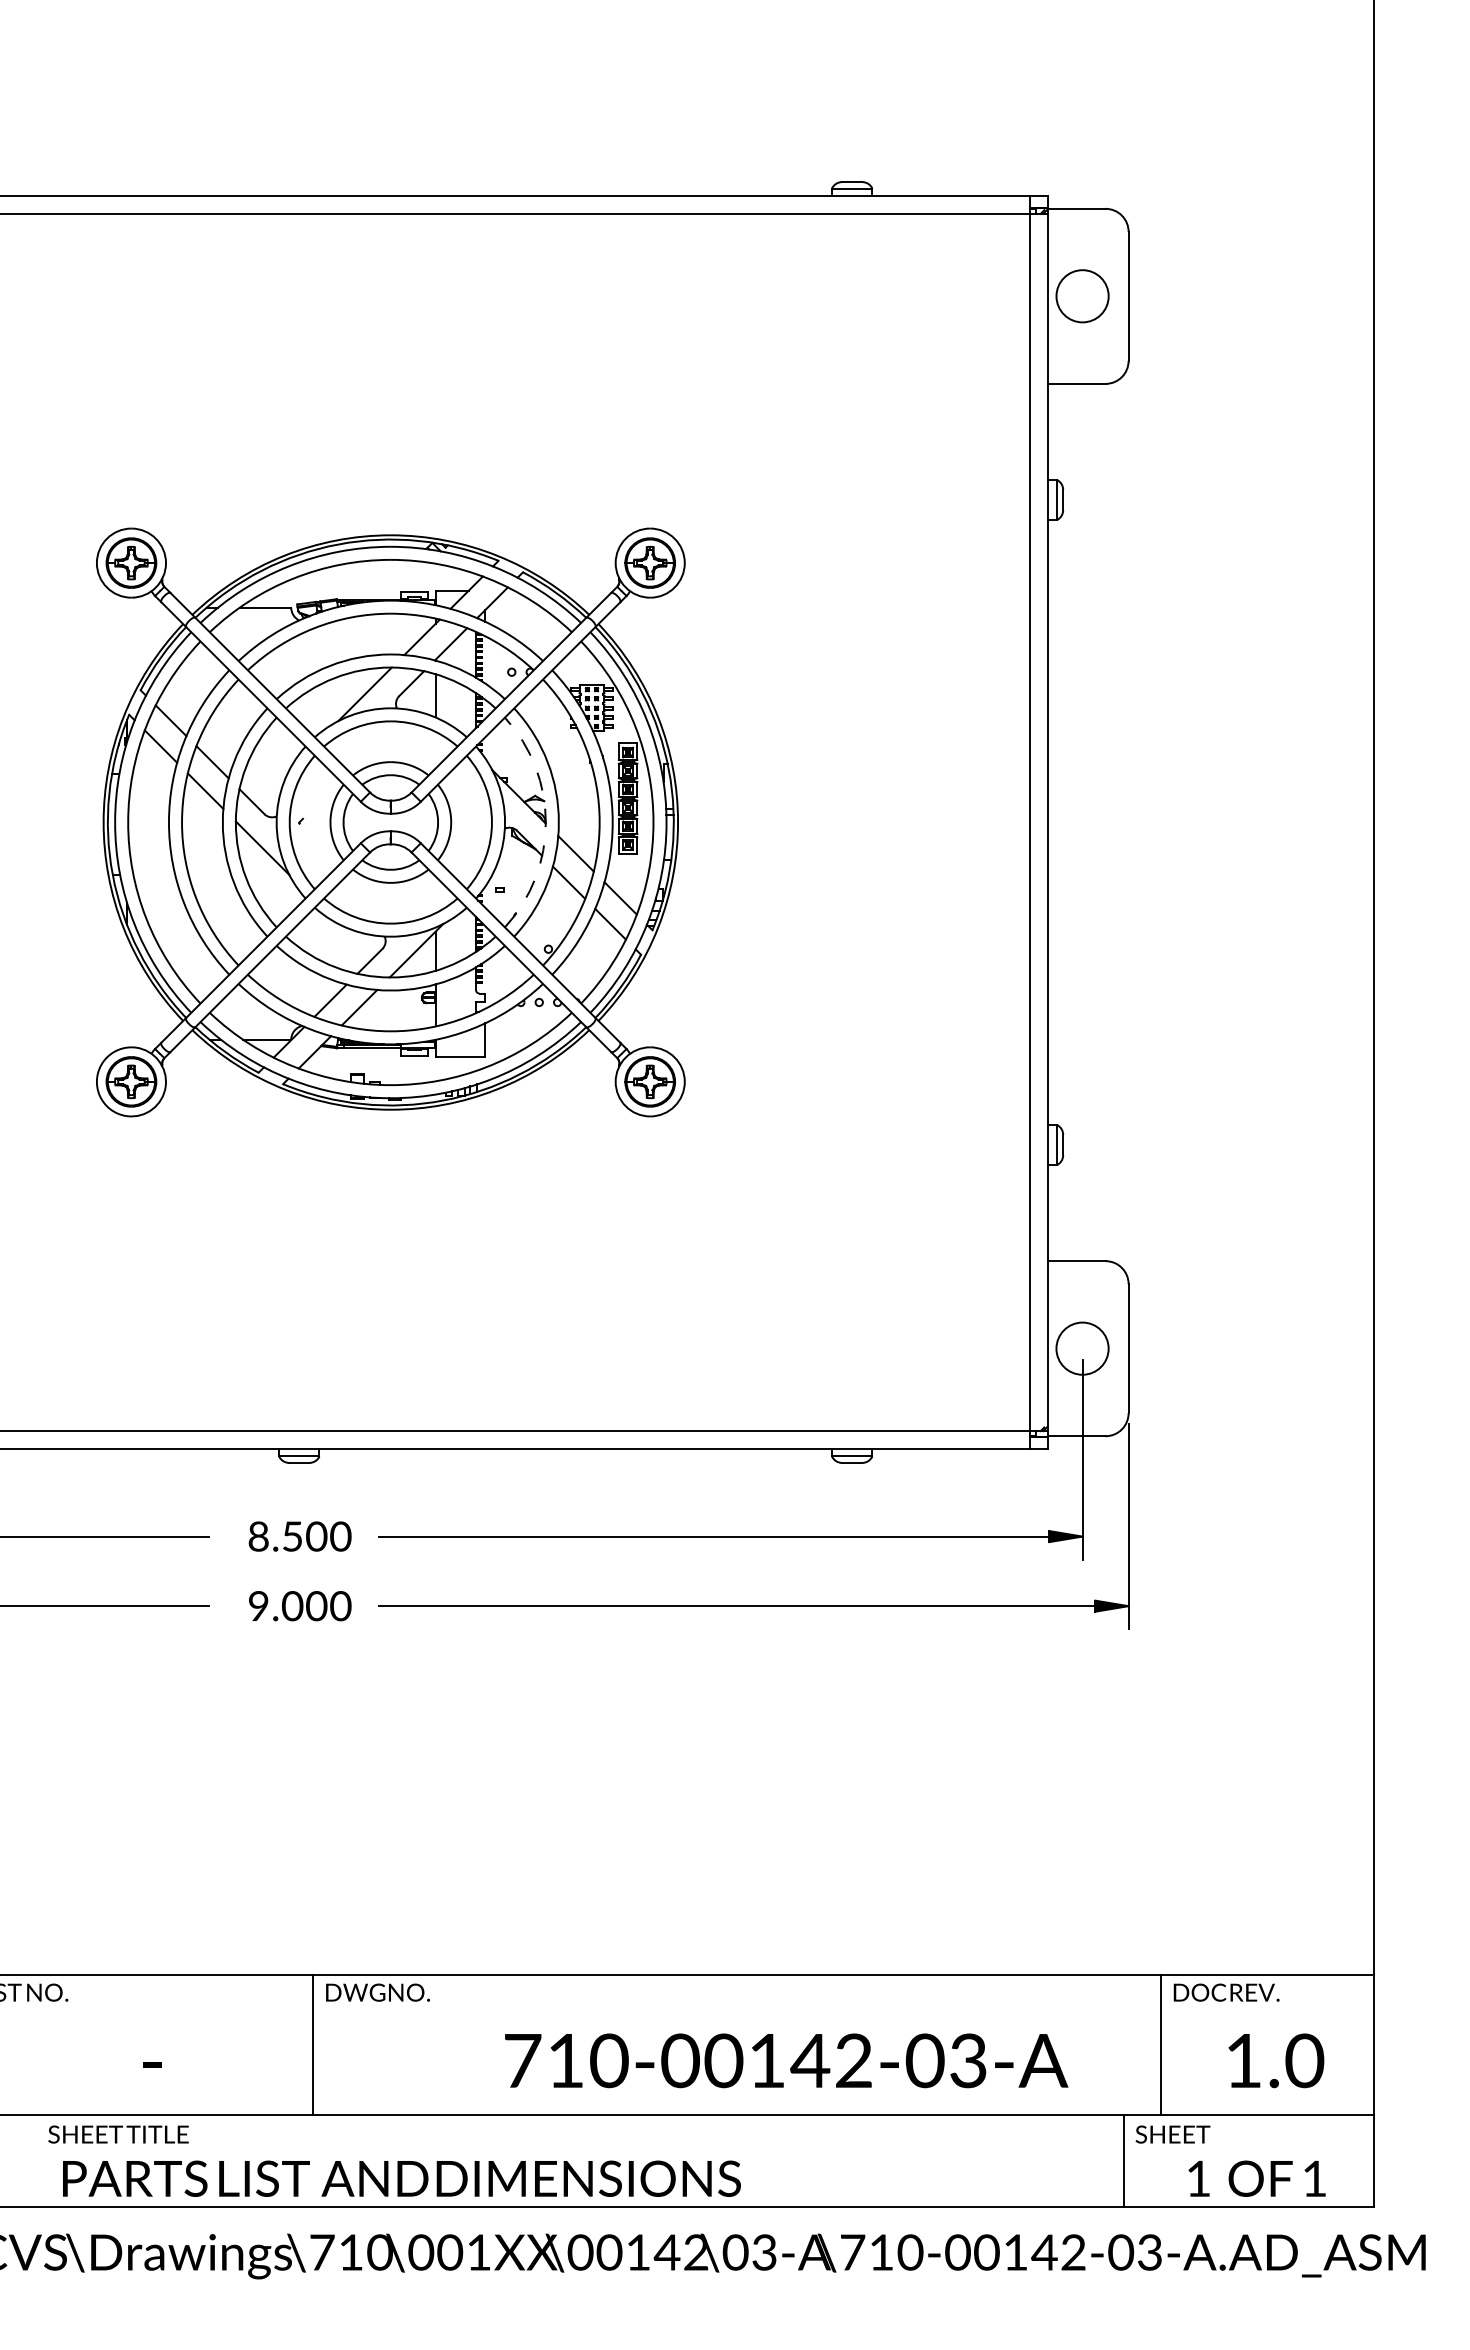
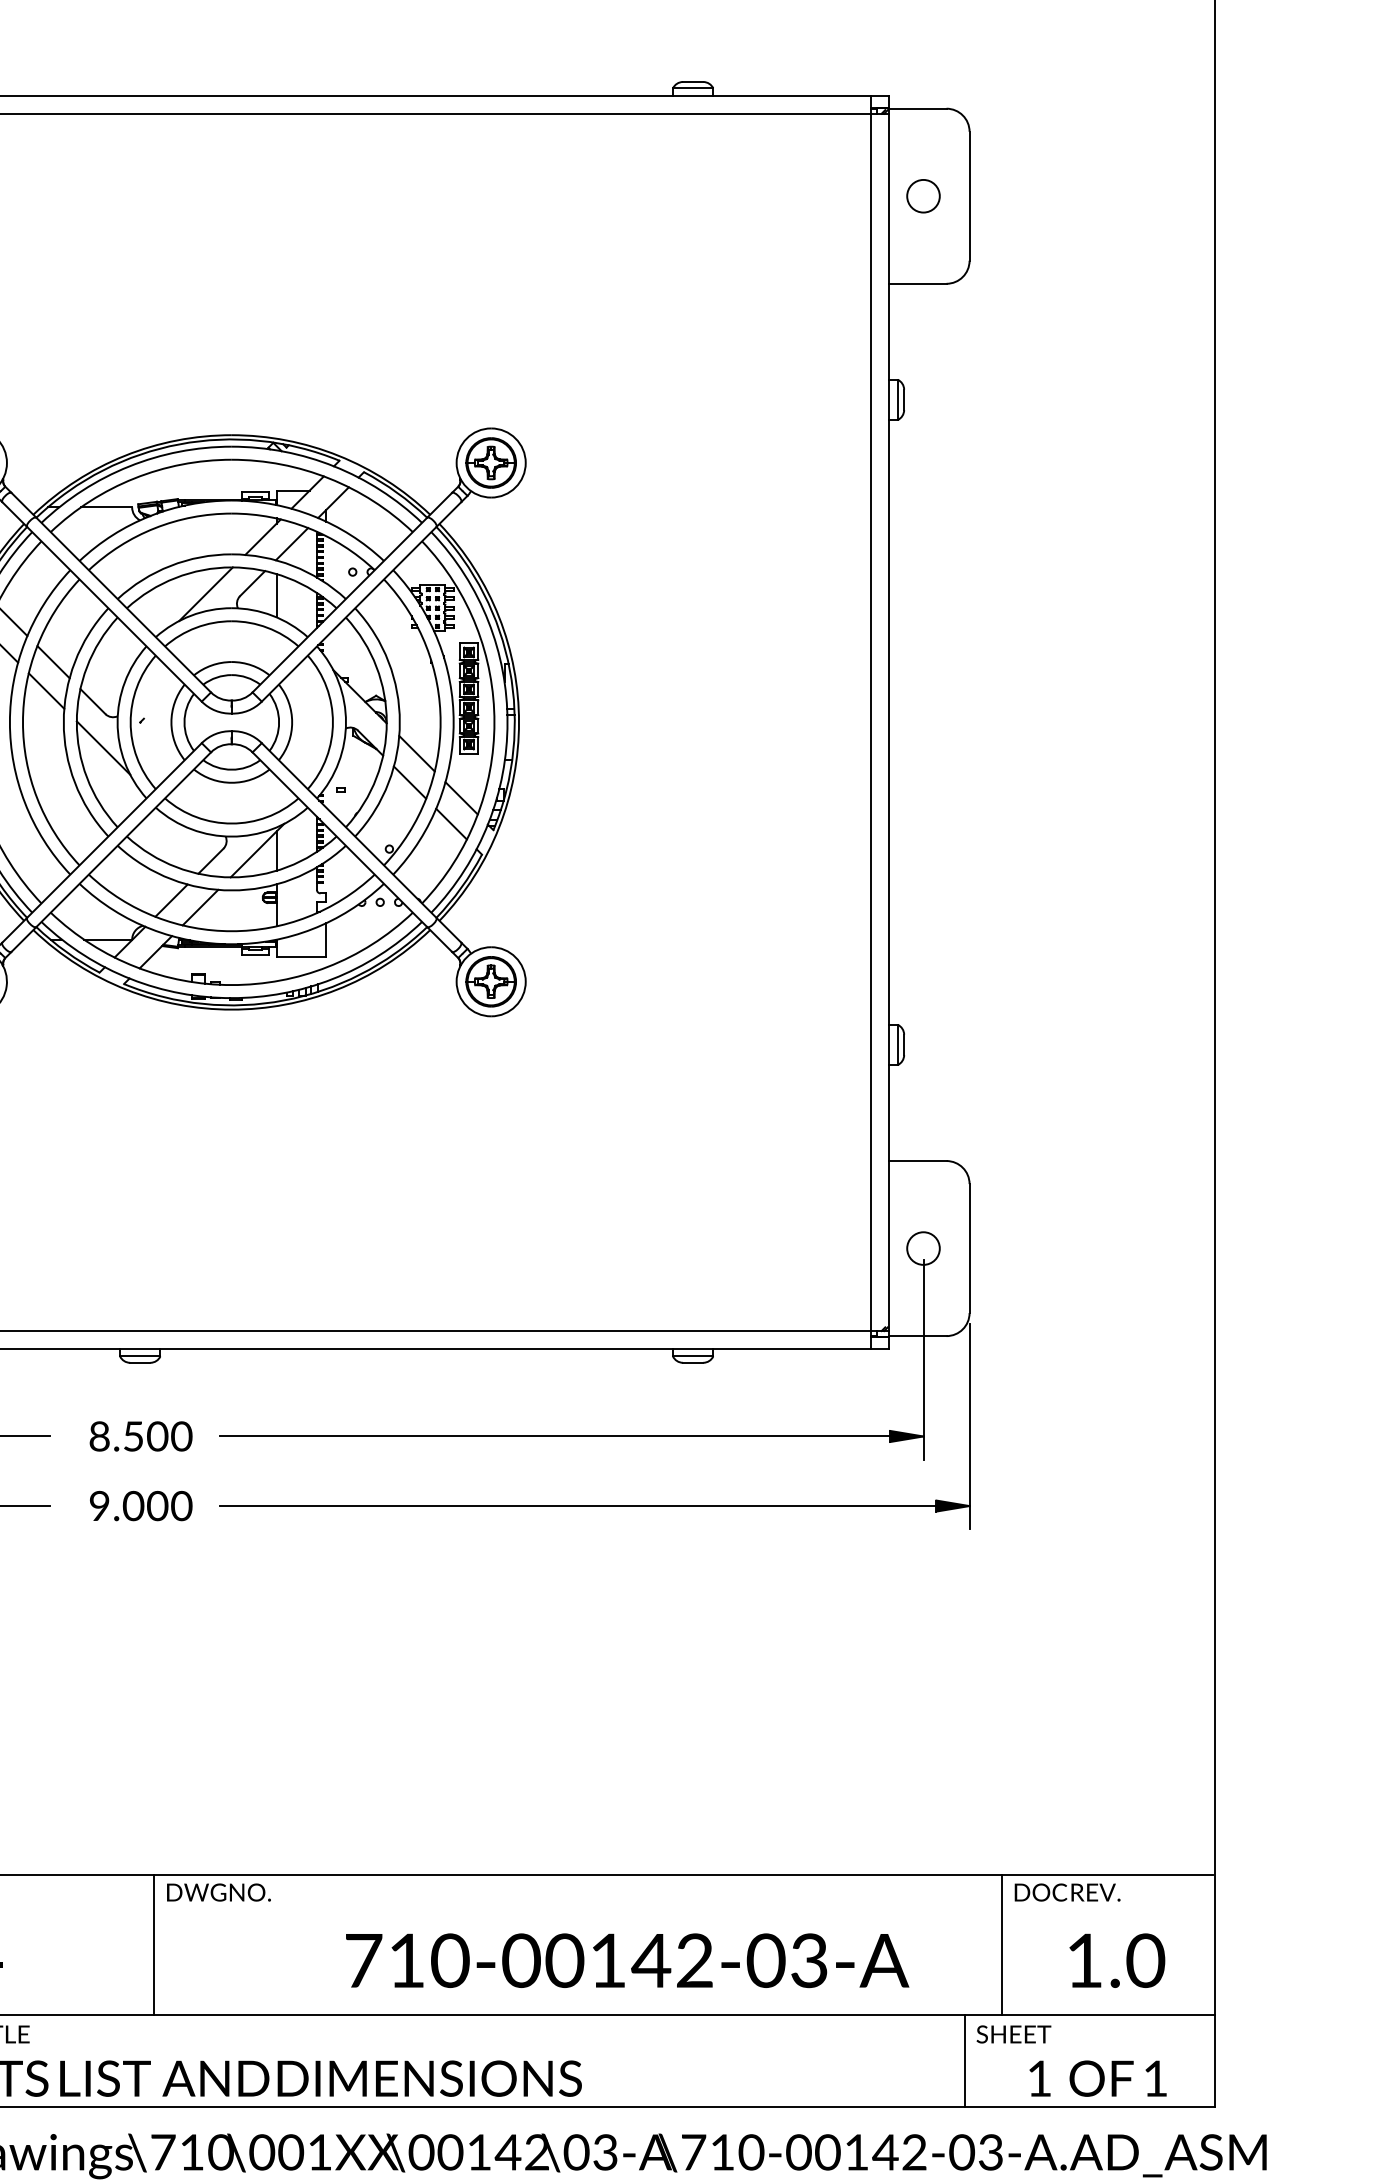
circle: (1082, 296) -> (923, 196), size x0.62
arc: (545, 822) -> (386, 722), dashed -> solid
circle: (1082, 1348) -> (923, 1248), size x0.62

